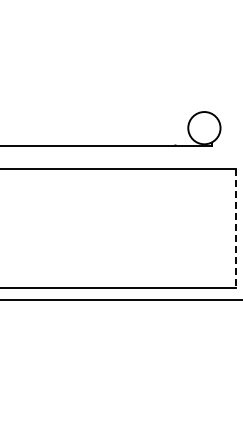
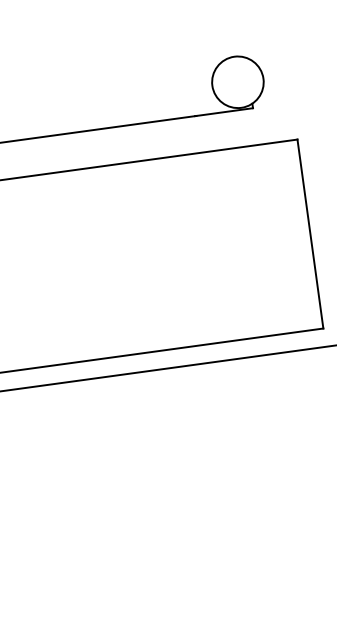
line: (236, 228) -> (310, 234), dashed -> solid

